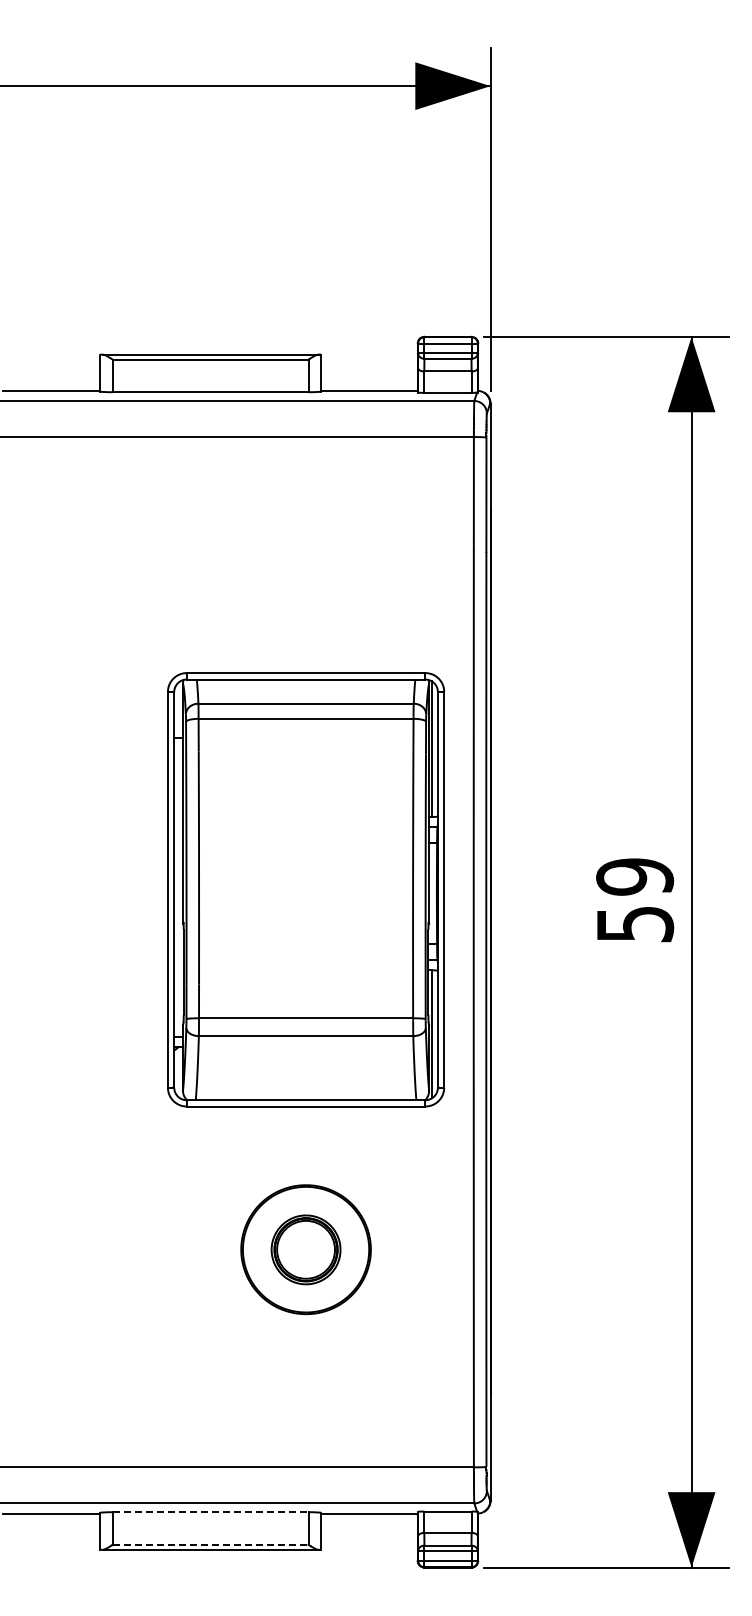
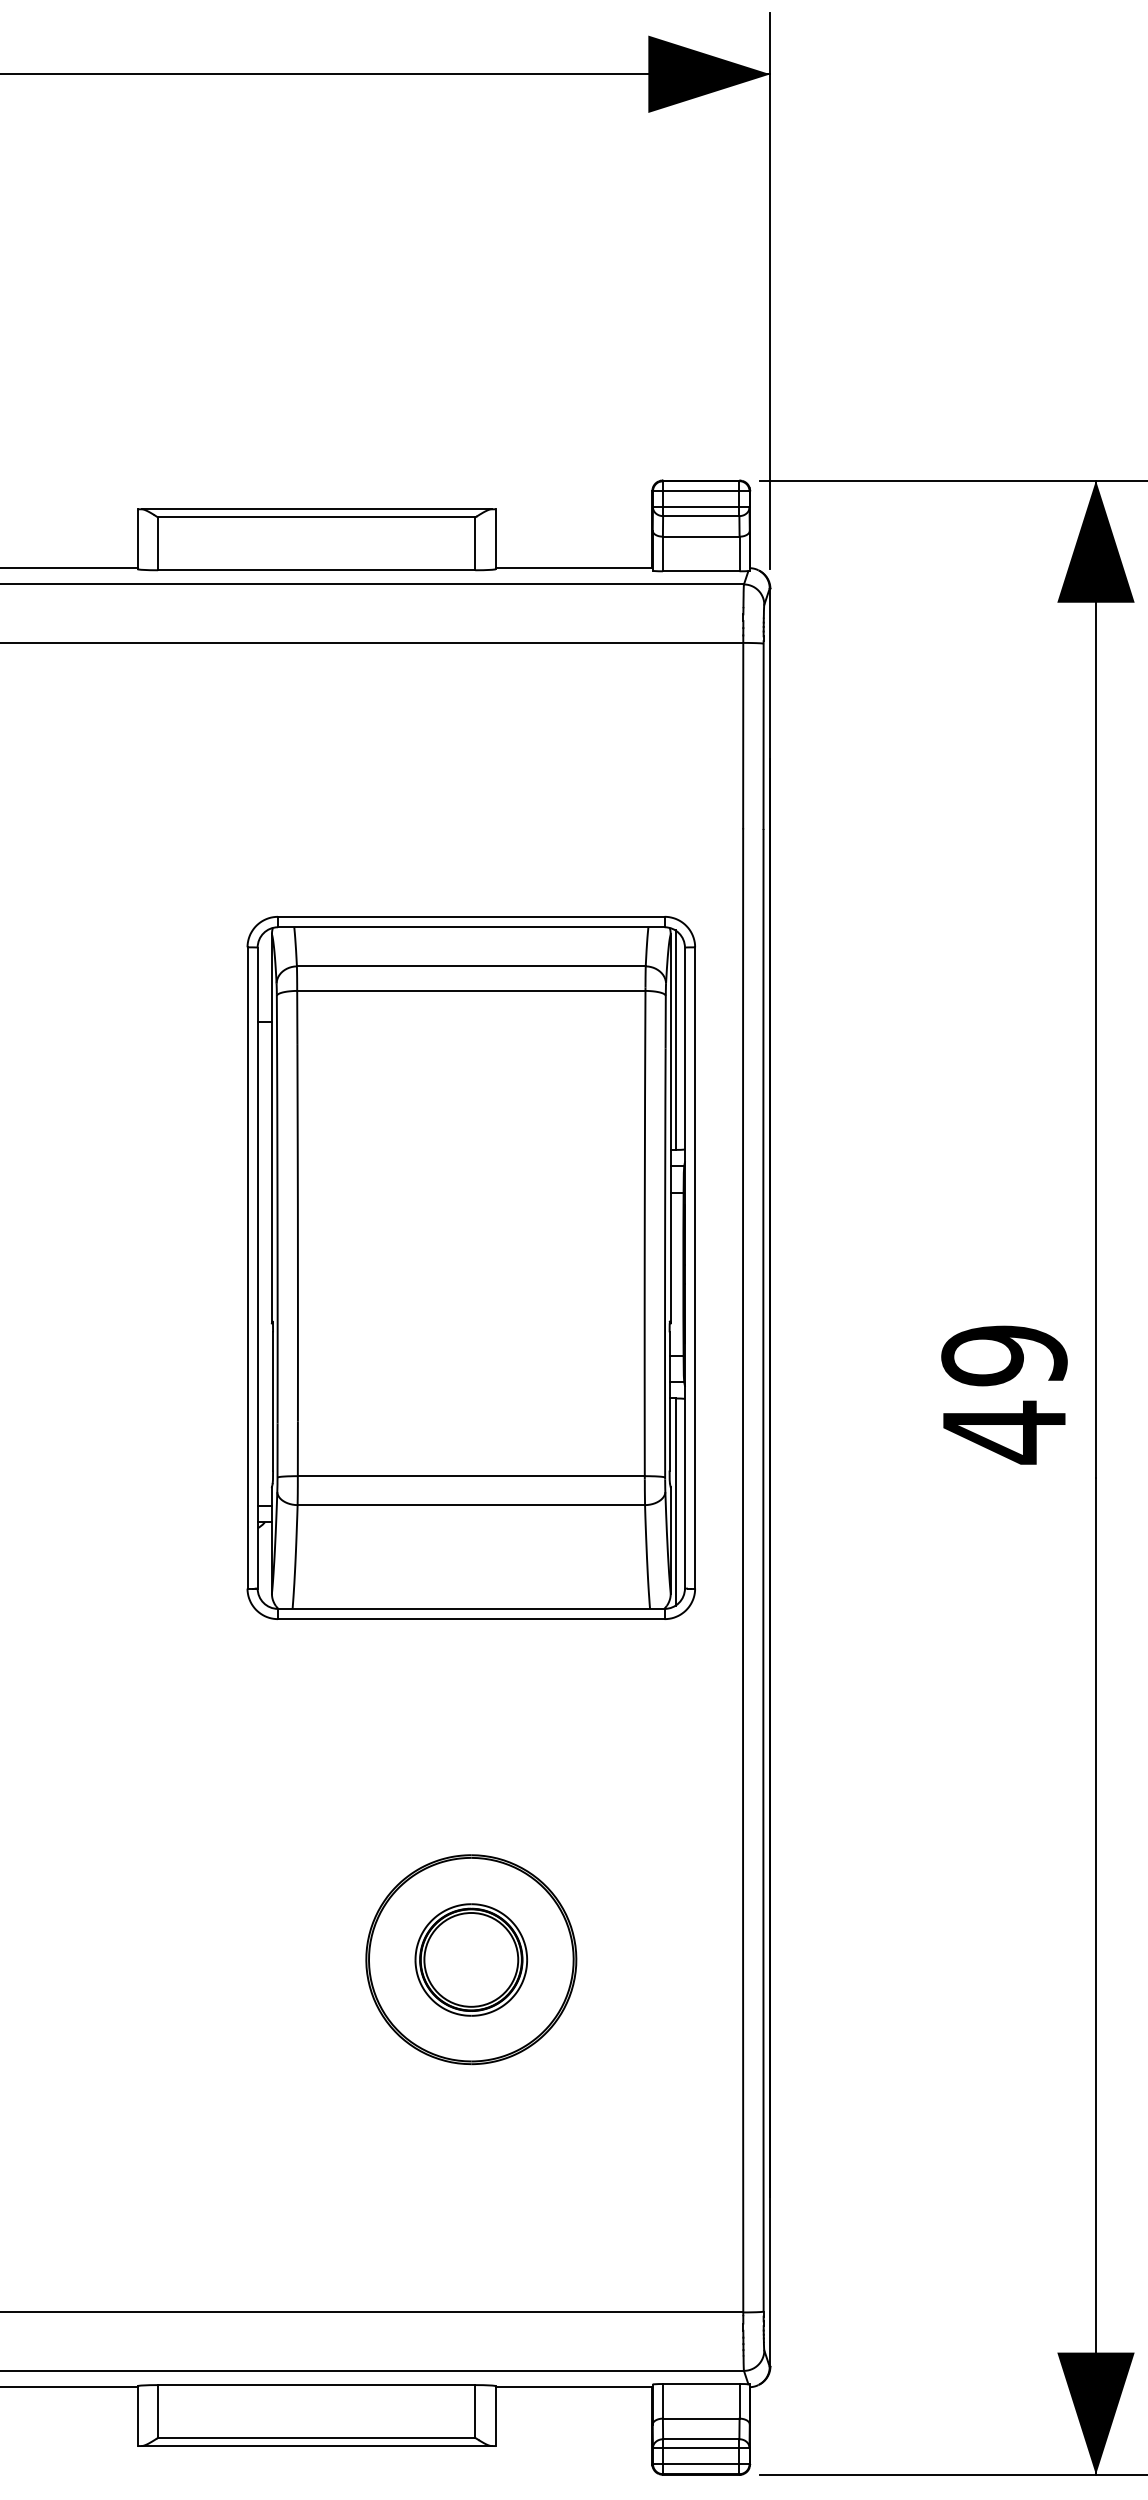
part: (306, 889) -> (472, 1267), moved
text: (635, 924) -> (1005, 1432), 59 -> 49
line: (210, 1512) -> (316, 2385), dashed -> solid
line: (210, 1544) -> (316, 2437), dashed -> solid

